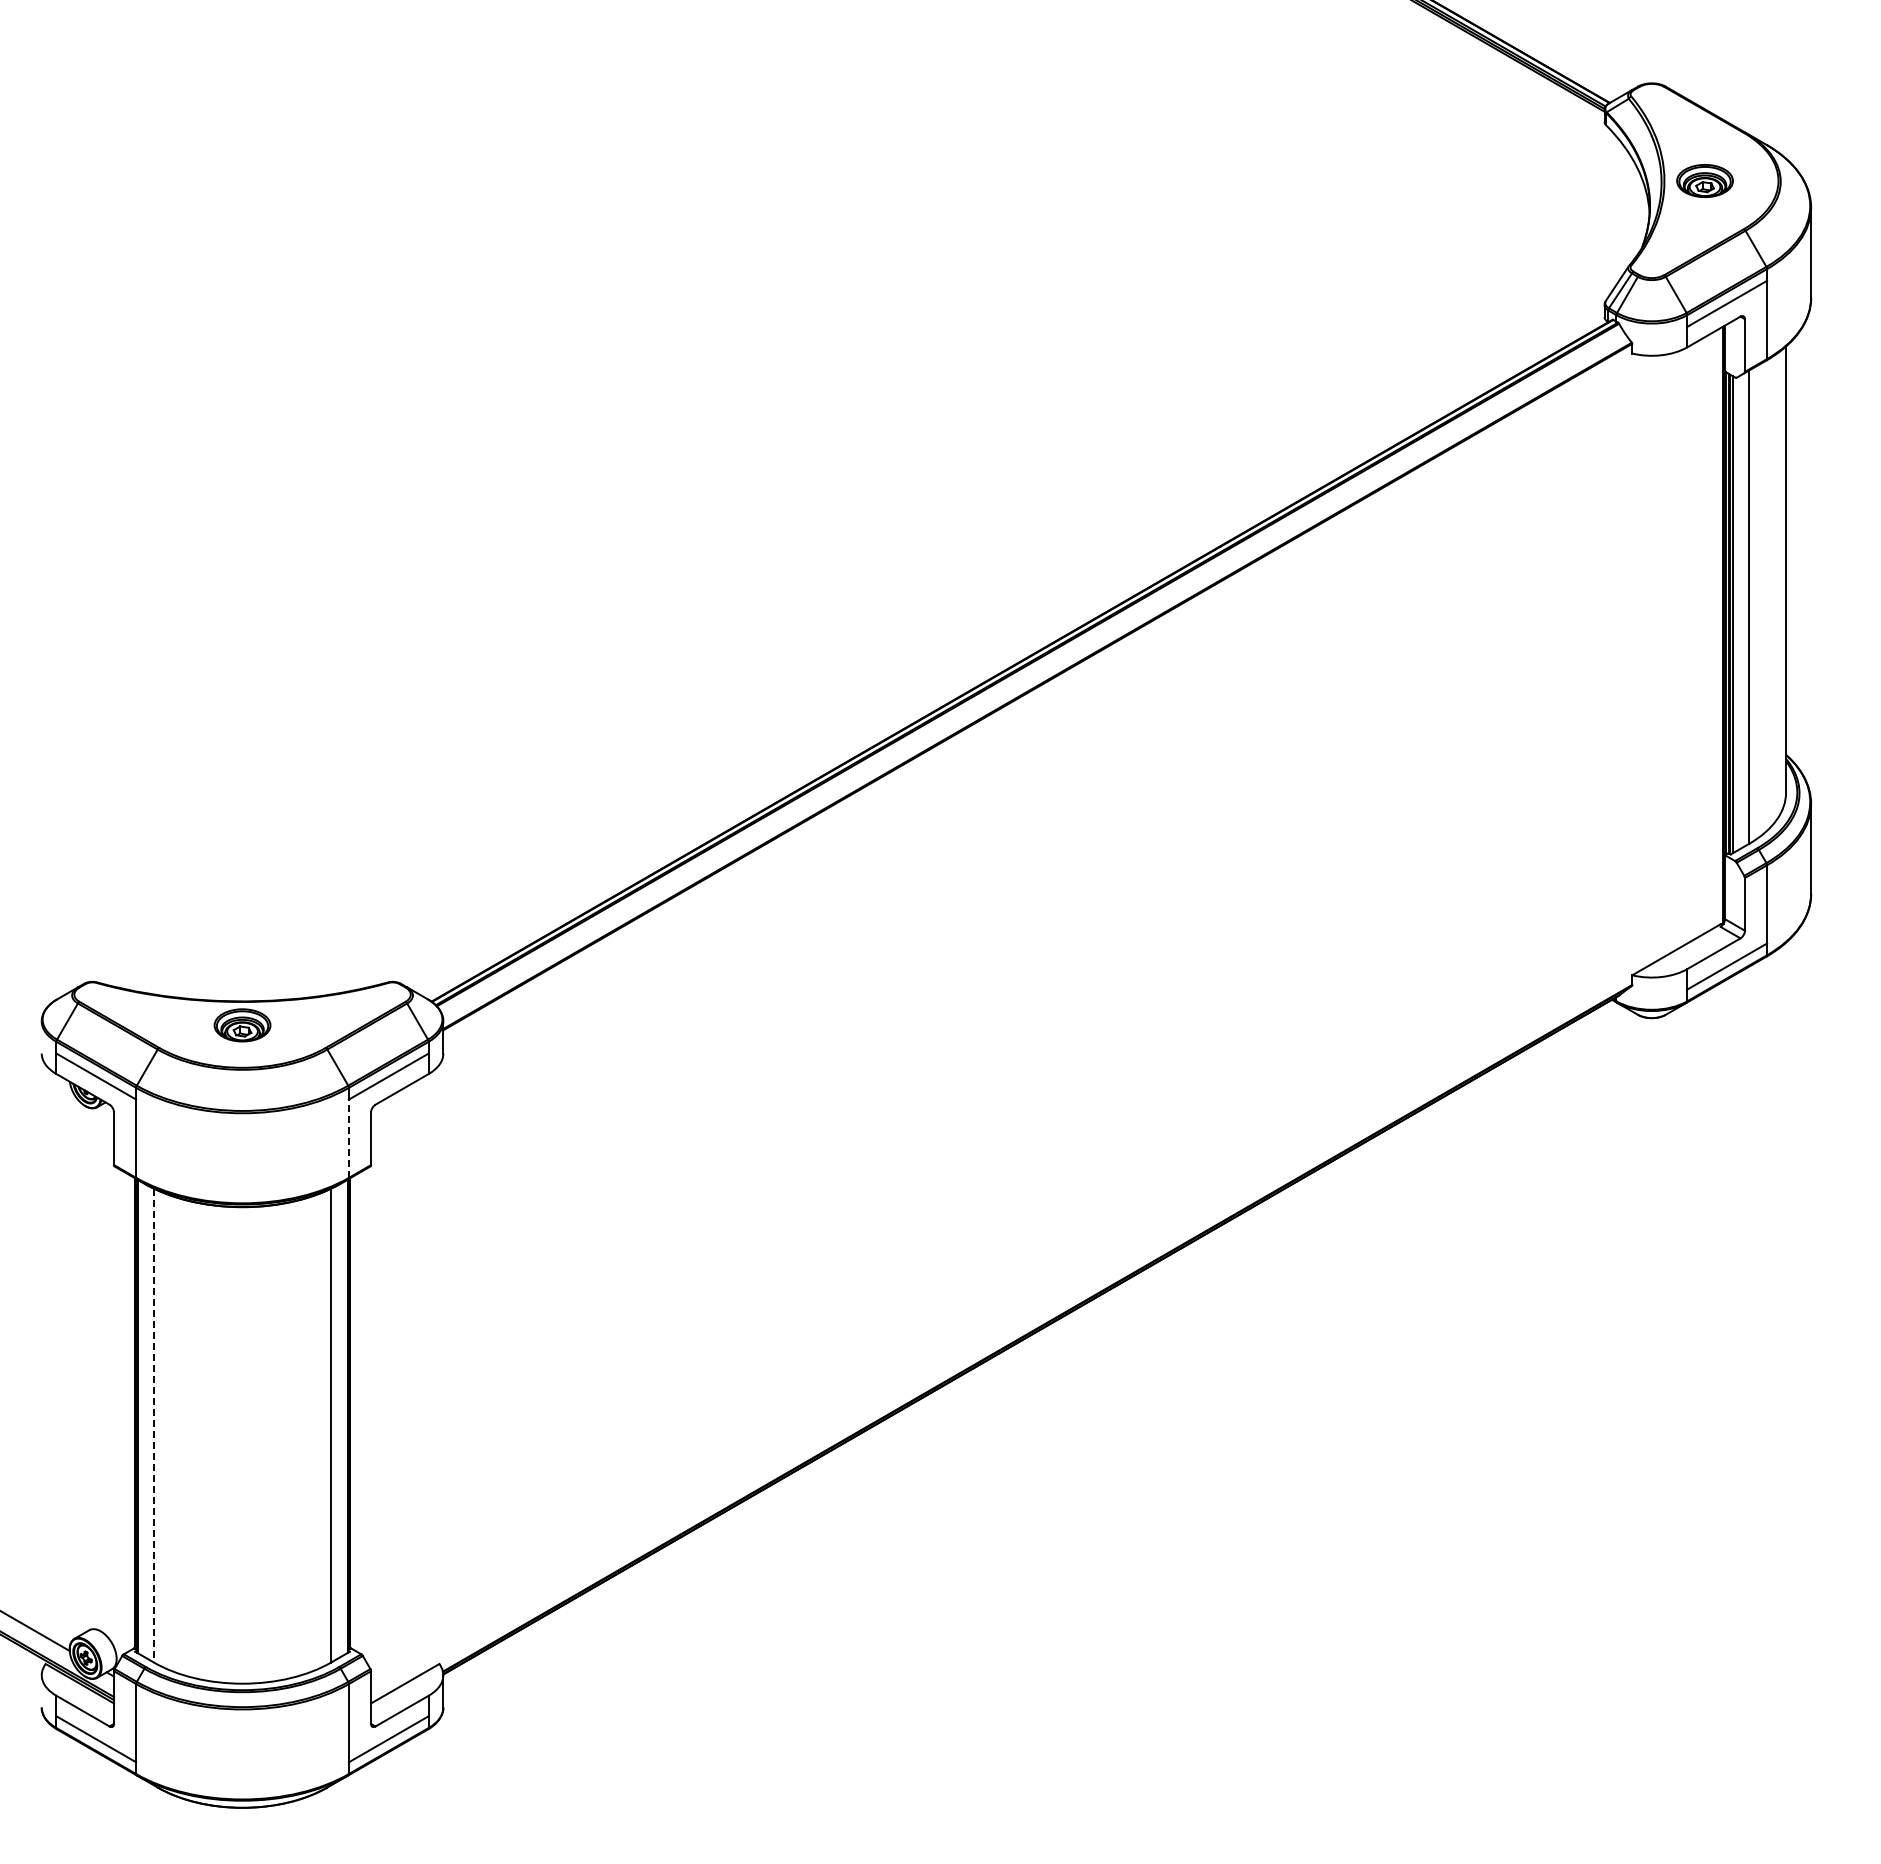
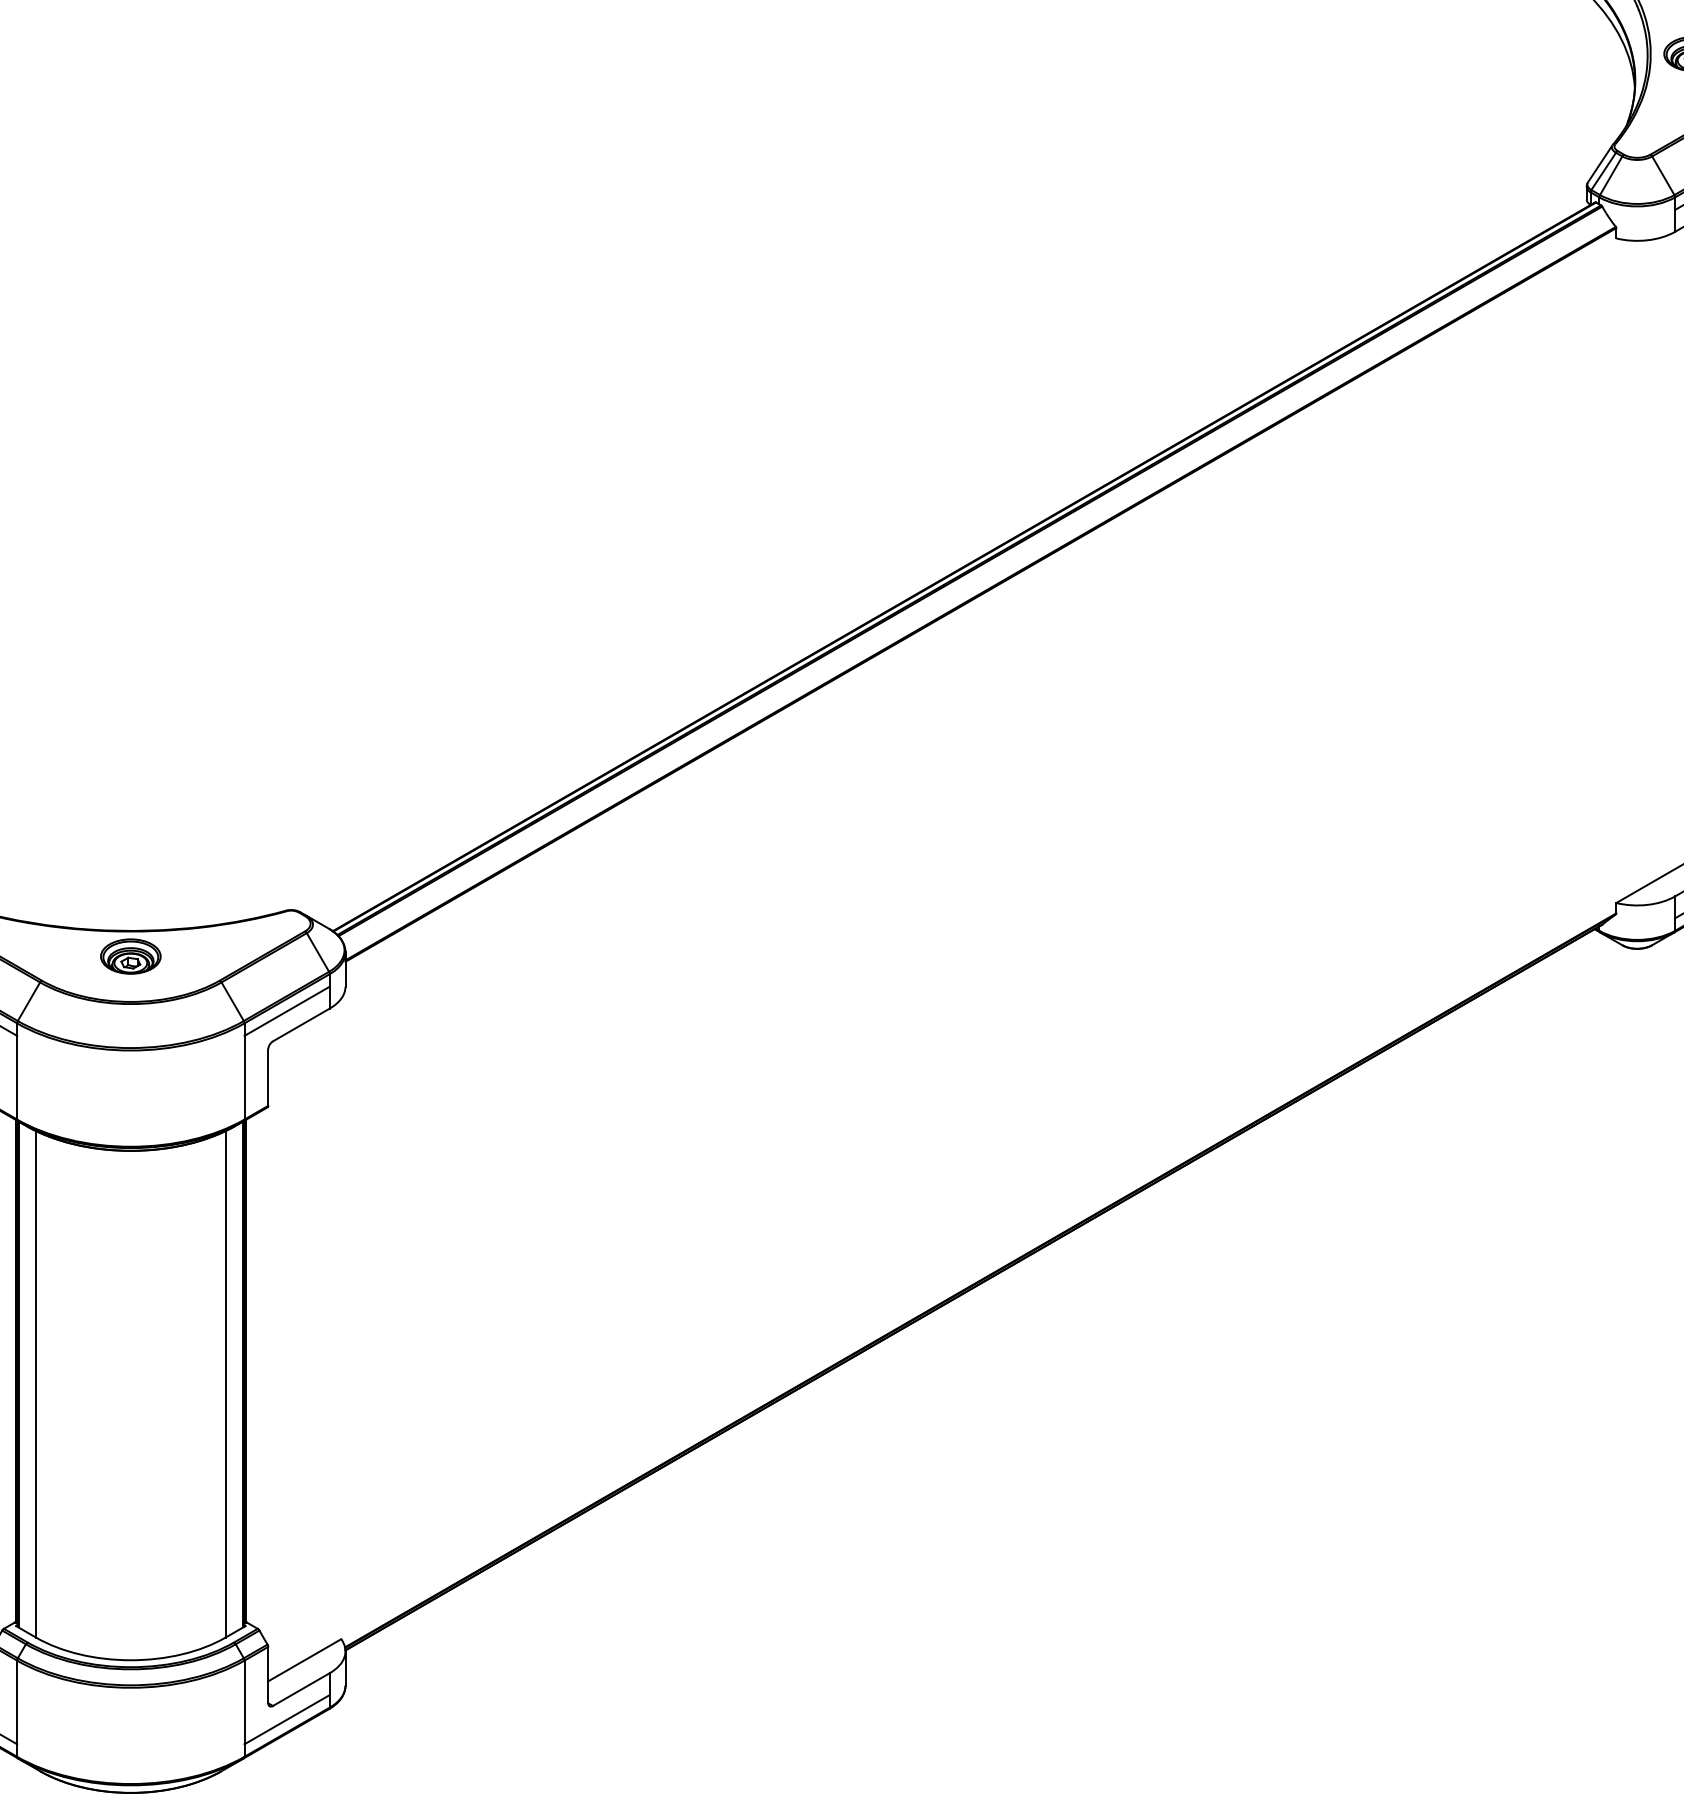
line: (348, 1138) -> (244, 1077), dashed -> solid
line: (153, 1425) -> (35, 1384), dashed -> solid

